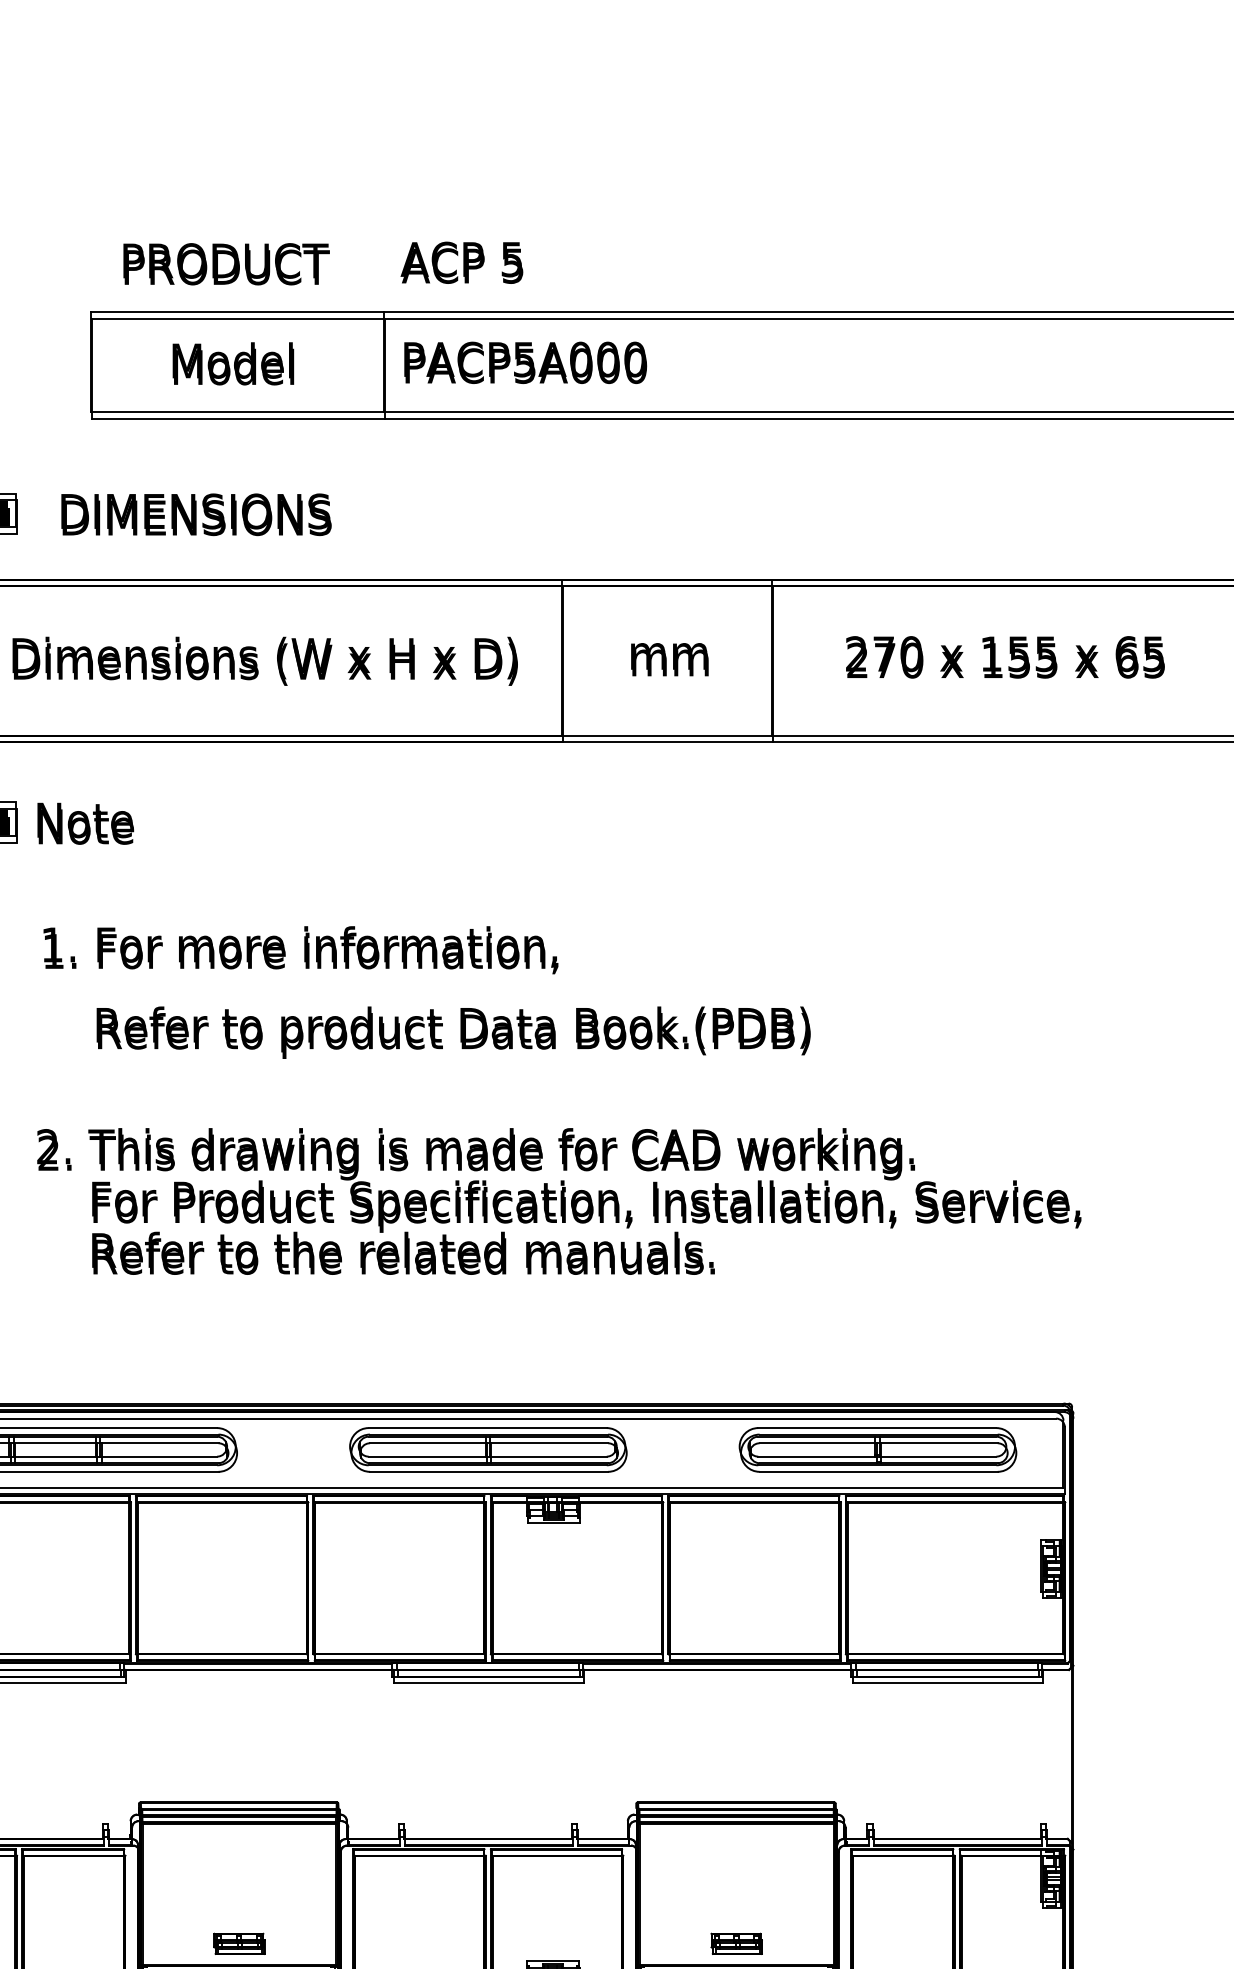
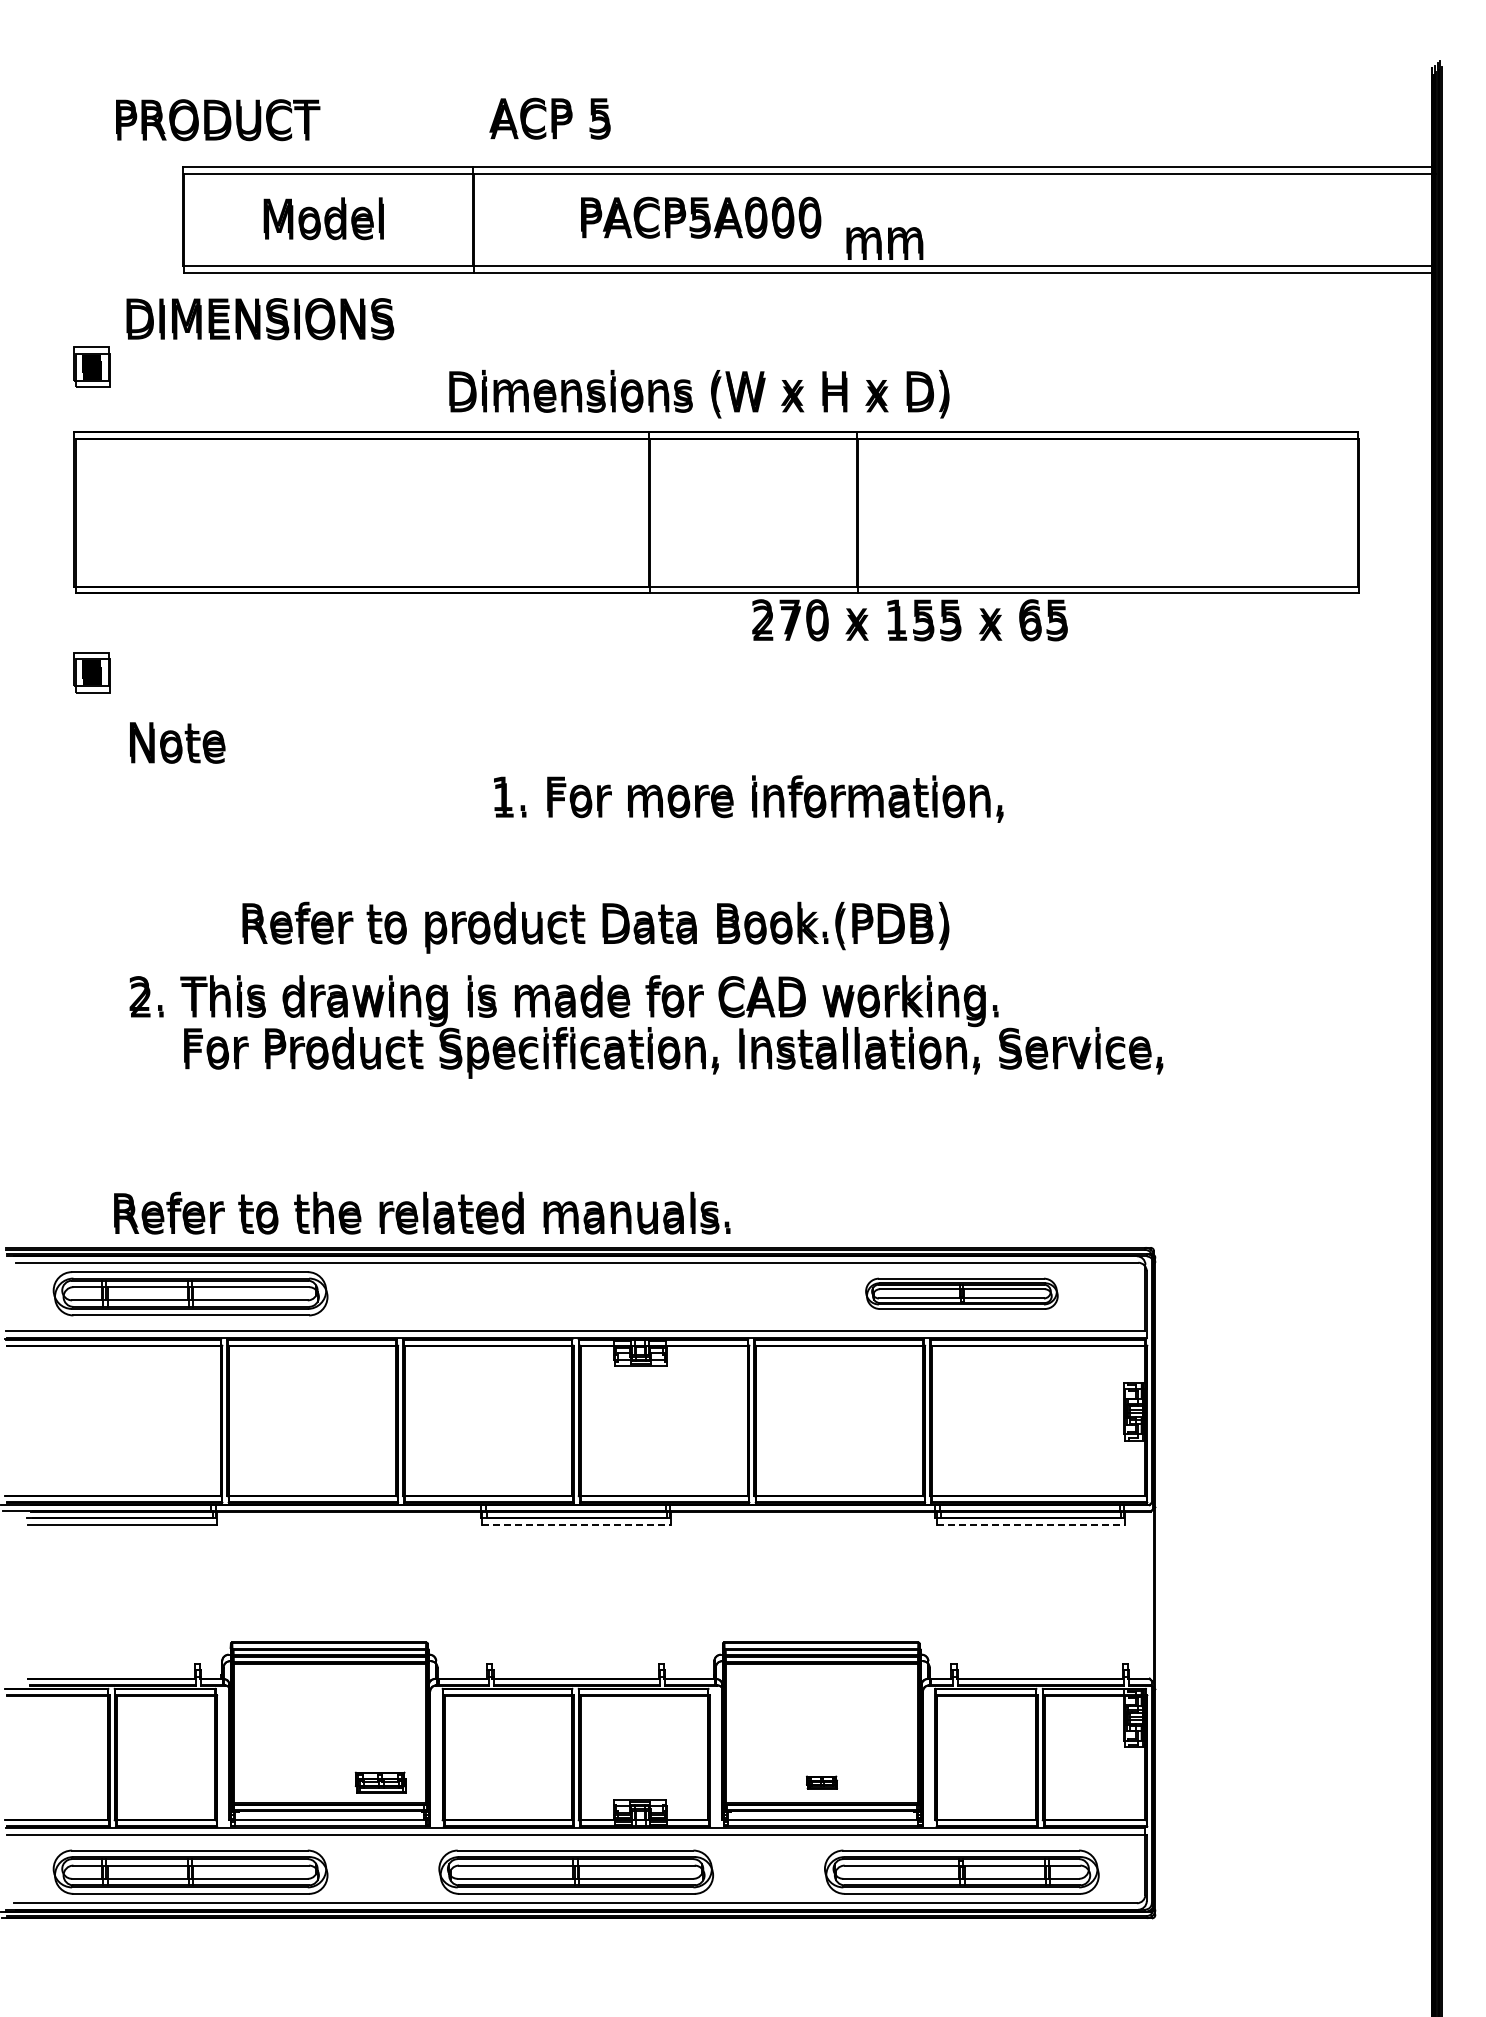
text: (226, 264) -> (218, 120), moved
text: (526, 362) -> (701, 217), moved
text: (196, 515) -> (260, 319), moved
text: (1004, 657) -> (909, 620), moved
text: (669, 659) -> (884, 243), moved
text: (265, 660) -> (699, 393), moved
text: (85, 823) -> (177, 742), moved
text: (300, 949) -> (748, 798), moved
text: (453, 1032) -> (595, 927), moved
text: (403, 1252) -> (422, 1212), moved
part: (487, 1449) -> (575, 1293), removed
part: (877, 1449) -> (961, 1293), size x0.7
line: (489, 1683) -> (577, 1524), solid -> dashed
line: (948, 1683) -> (1031, 1524), solid -> dashed
part: (239, 1943) -> (380, 1782), moved
part: (736, 1943) -> (821, 1782), size x0.6

